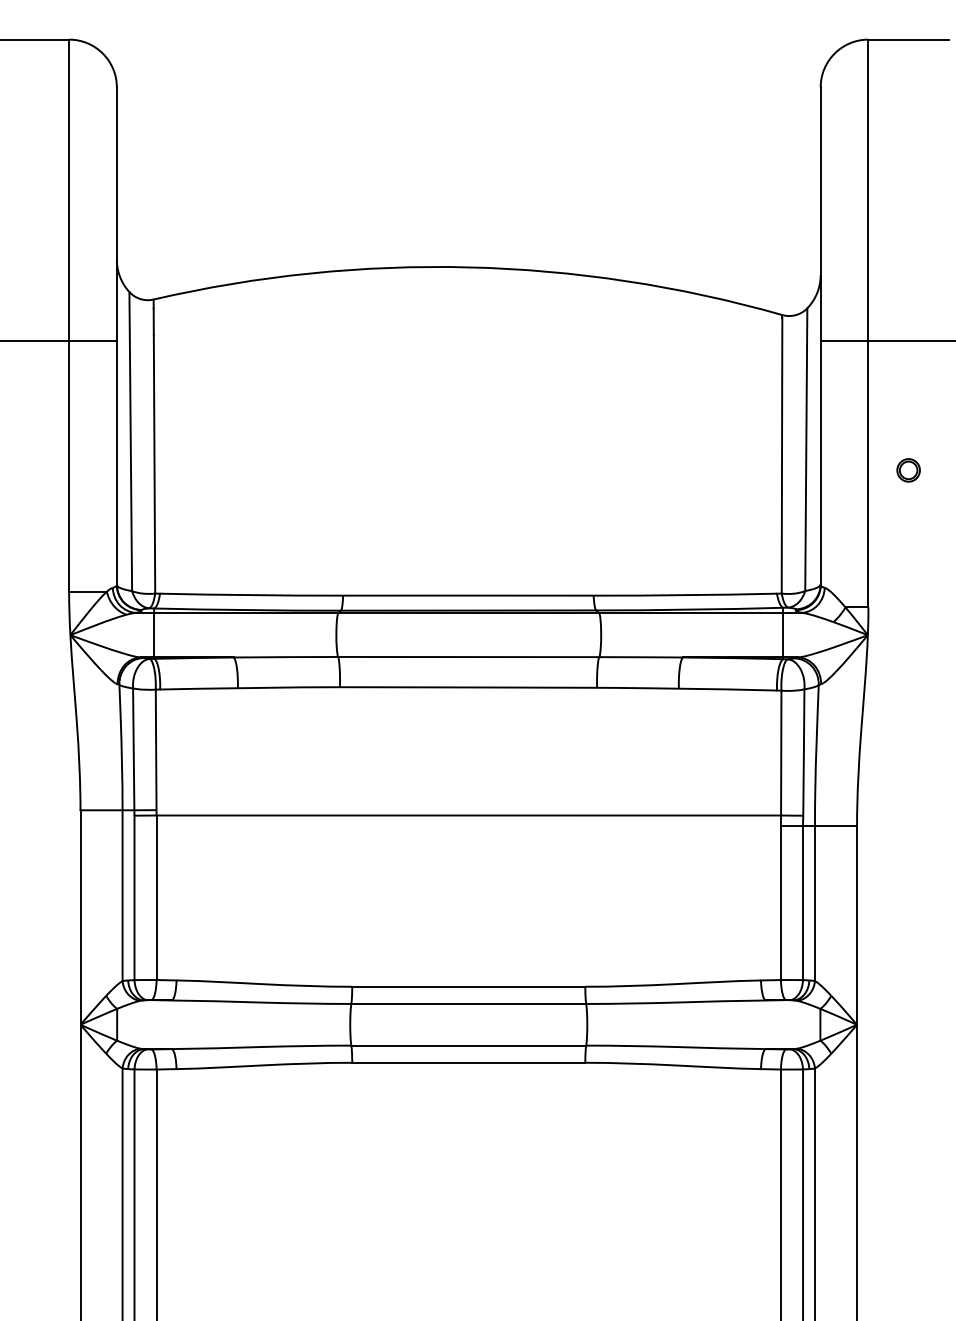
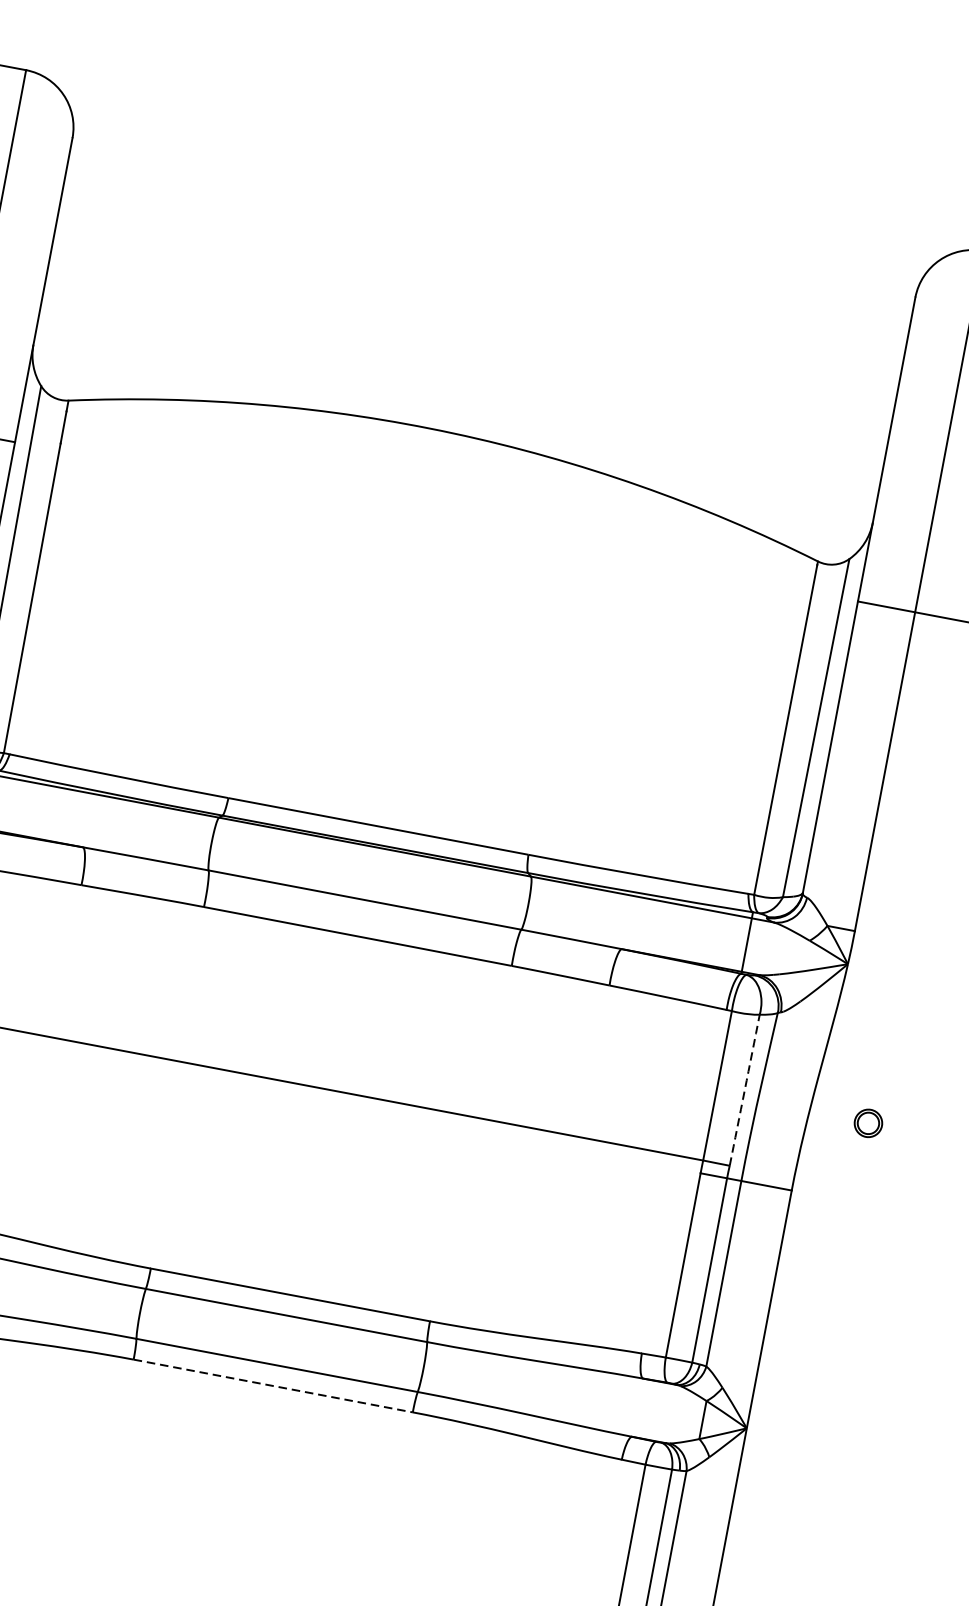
part: (908, 470) -> (868, 1123), moved
arc: (803, 752) -> (744, 1090), solid -> dashed
line: (468, 1062) -> (272, 1385), solid -> dashed

